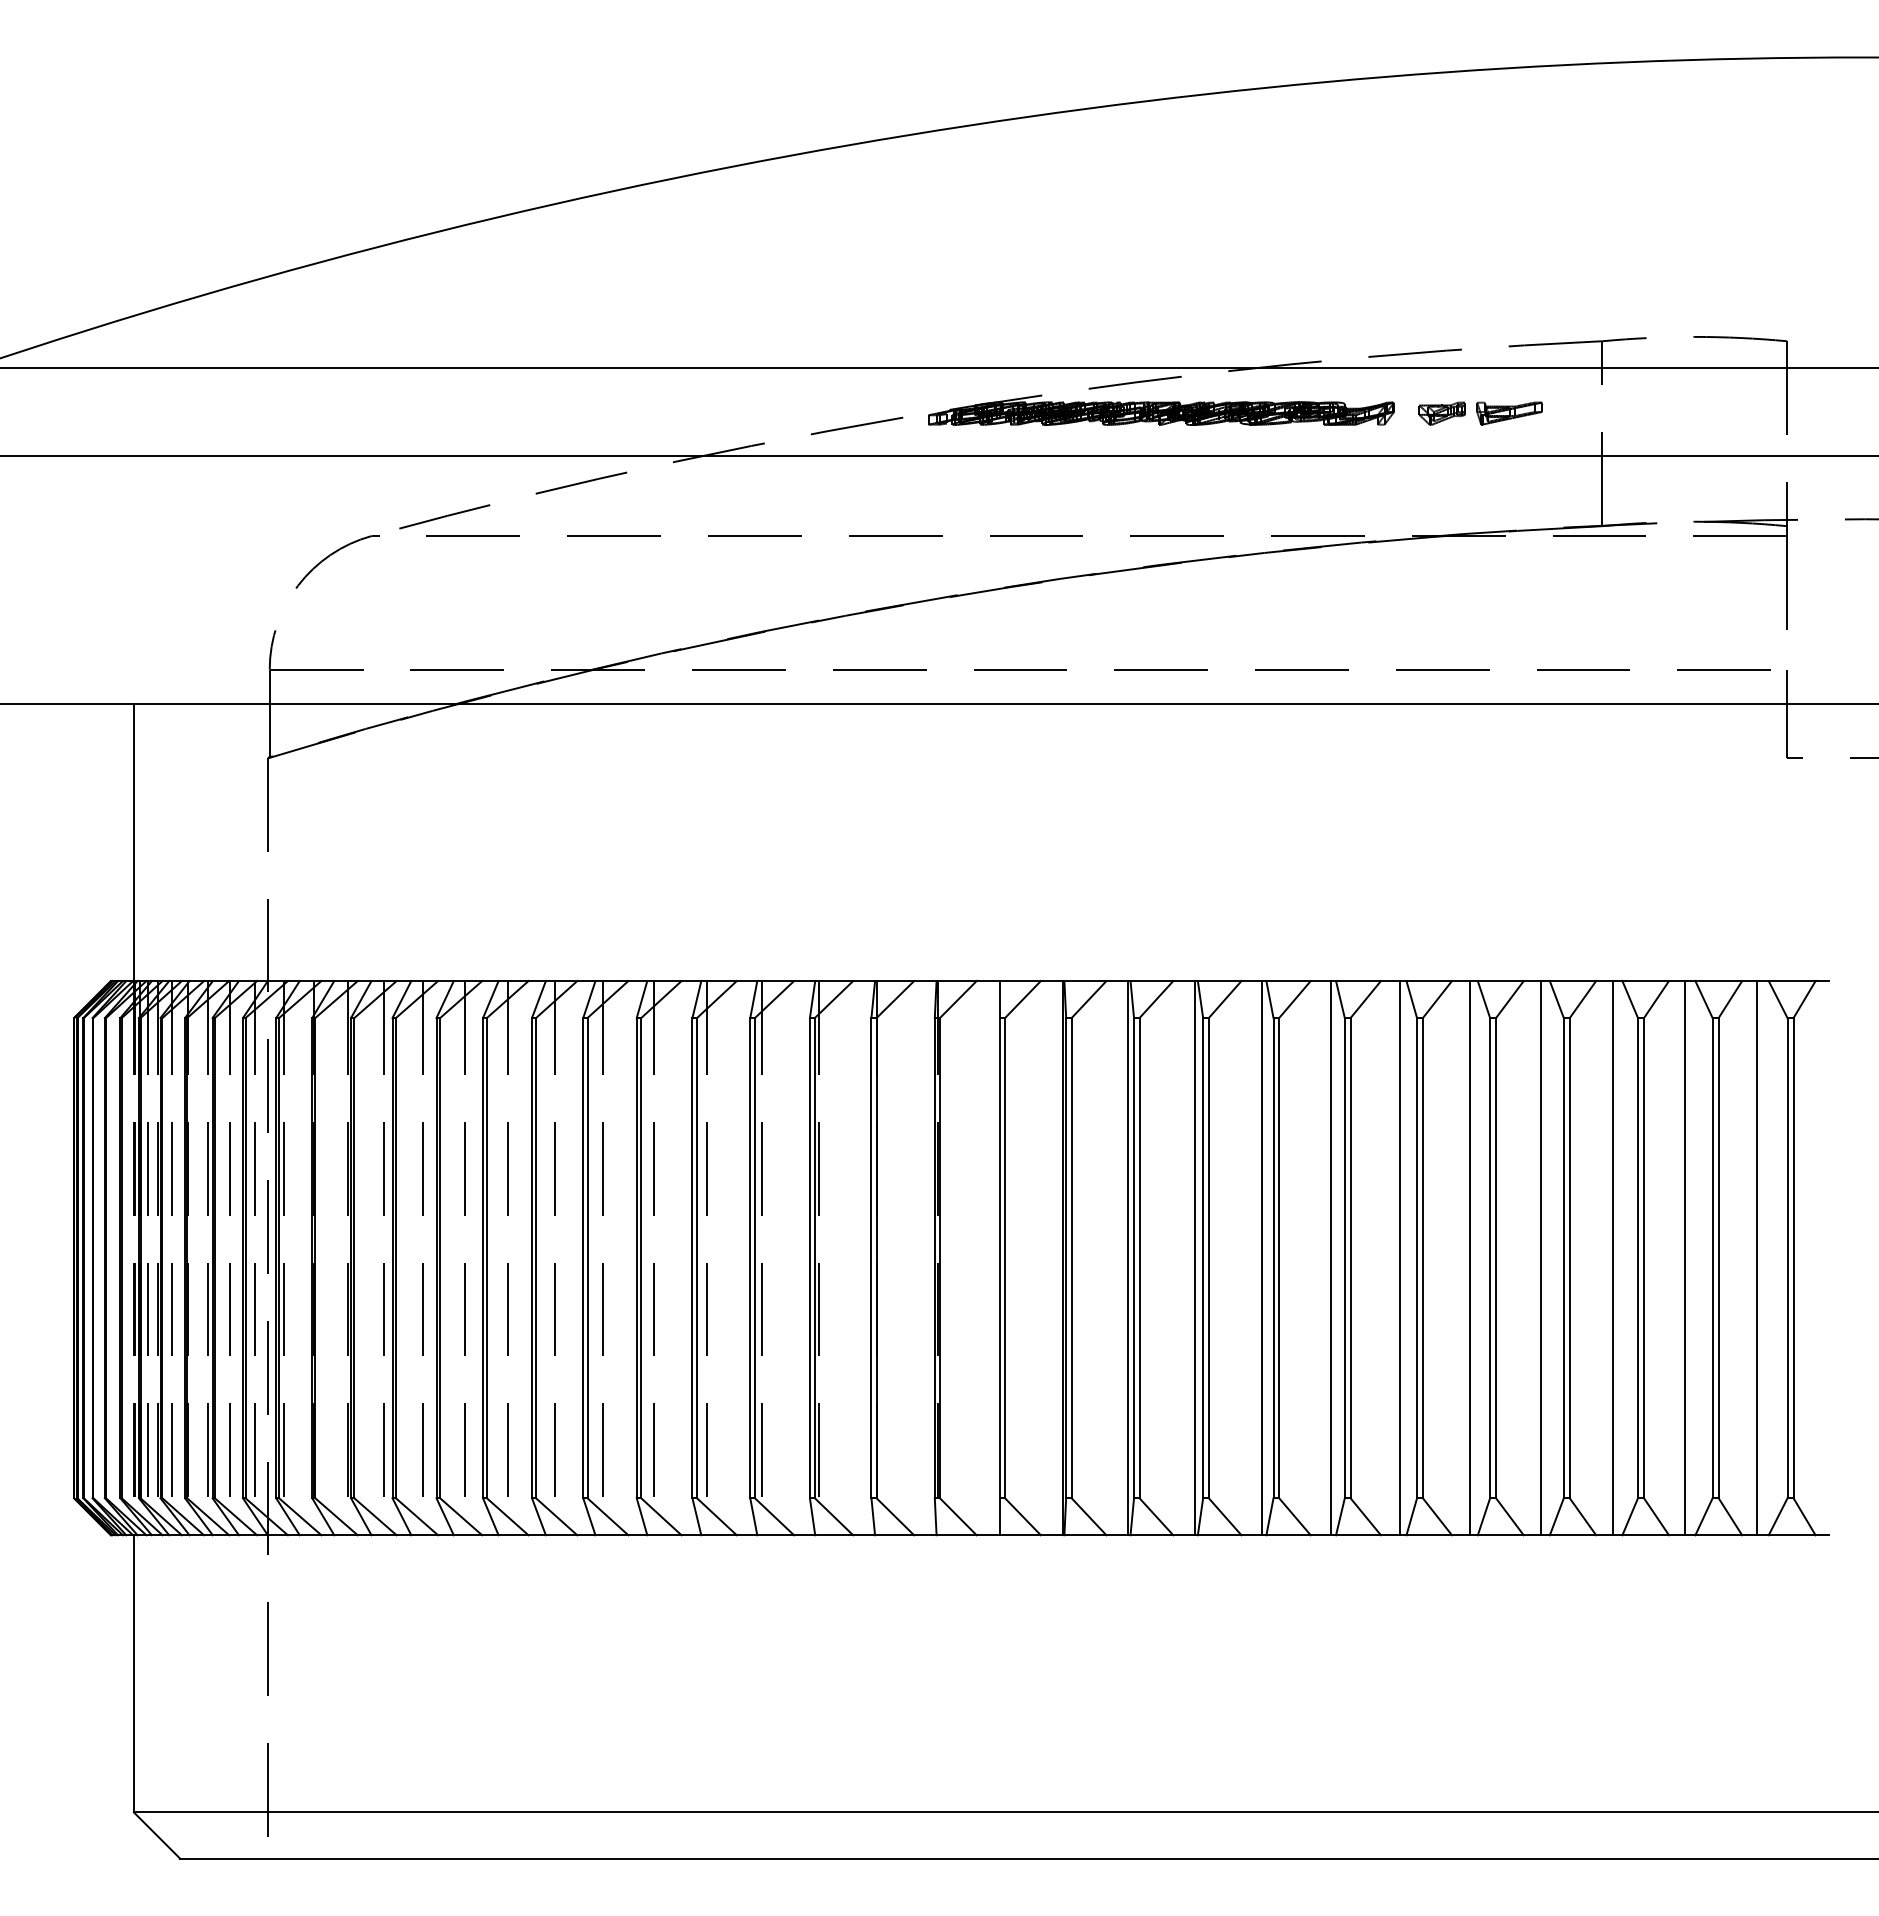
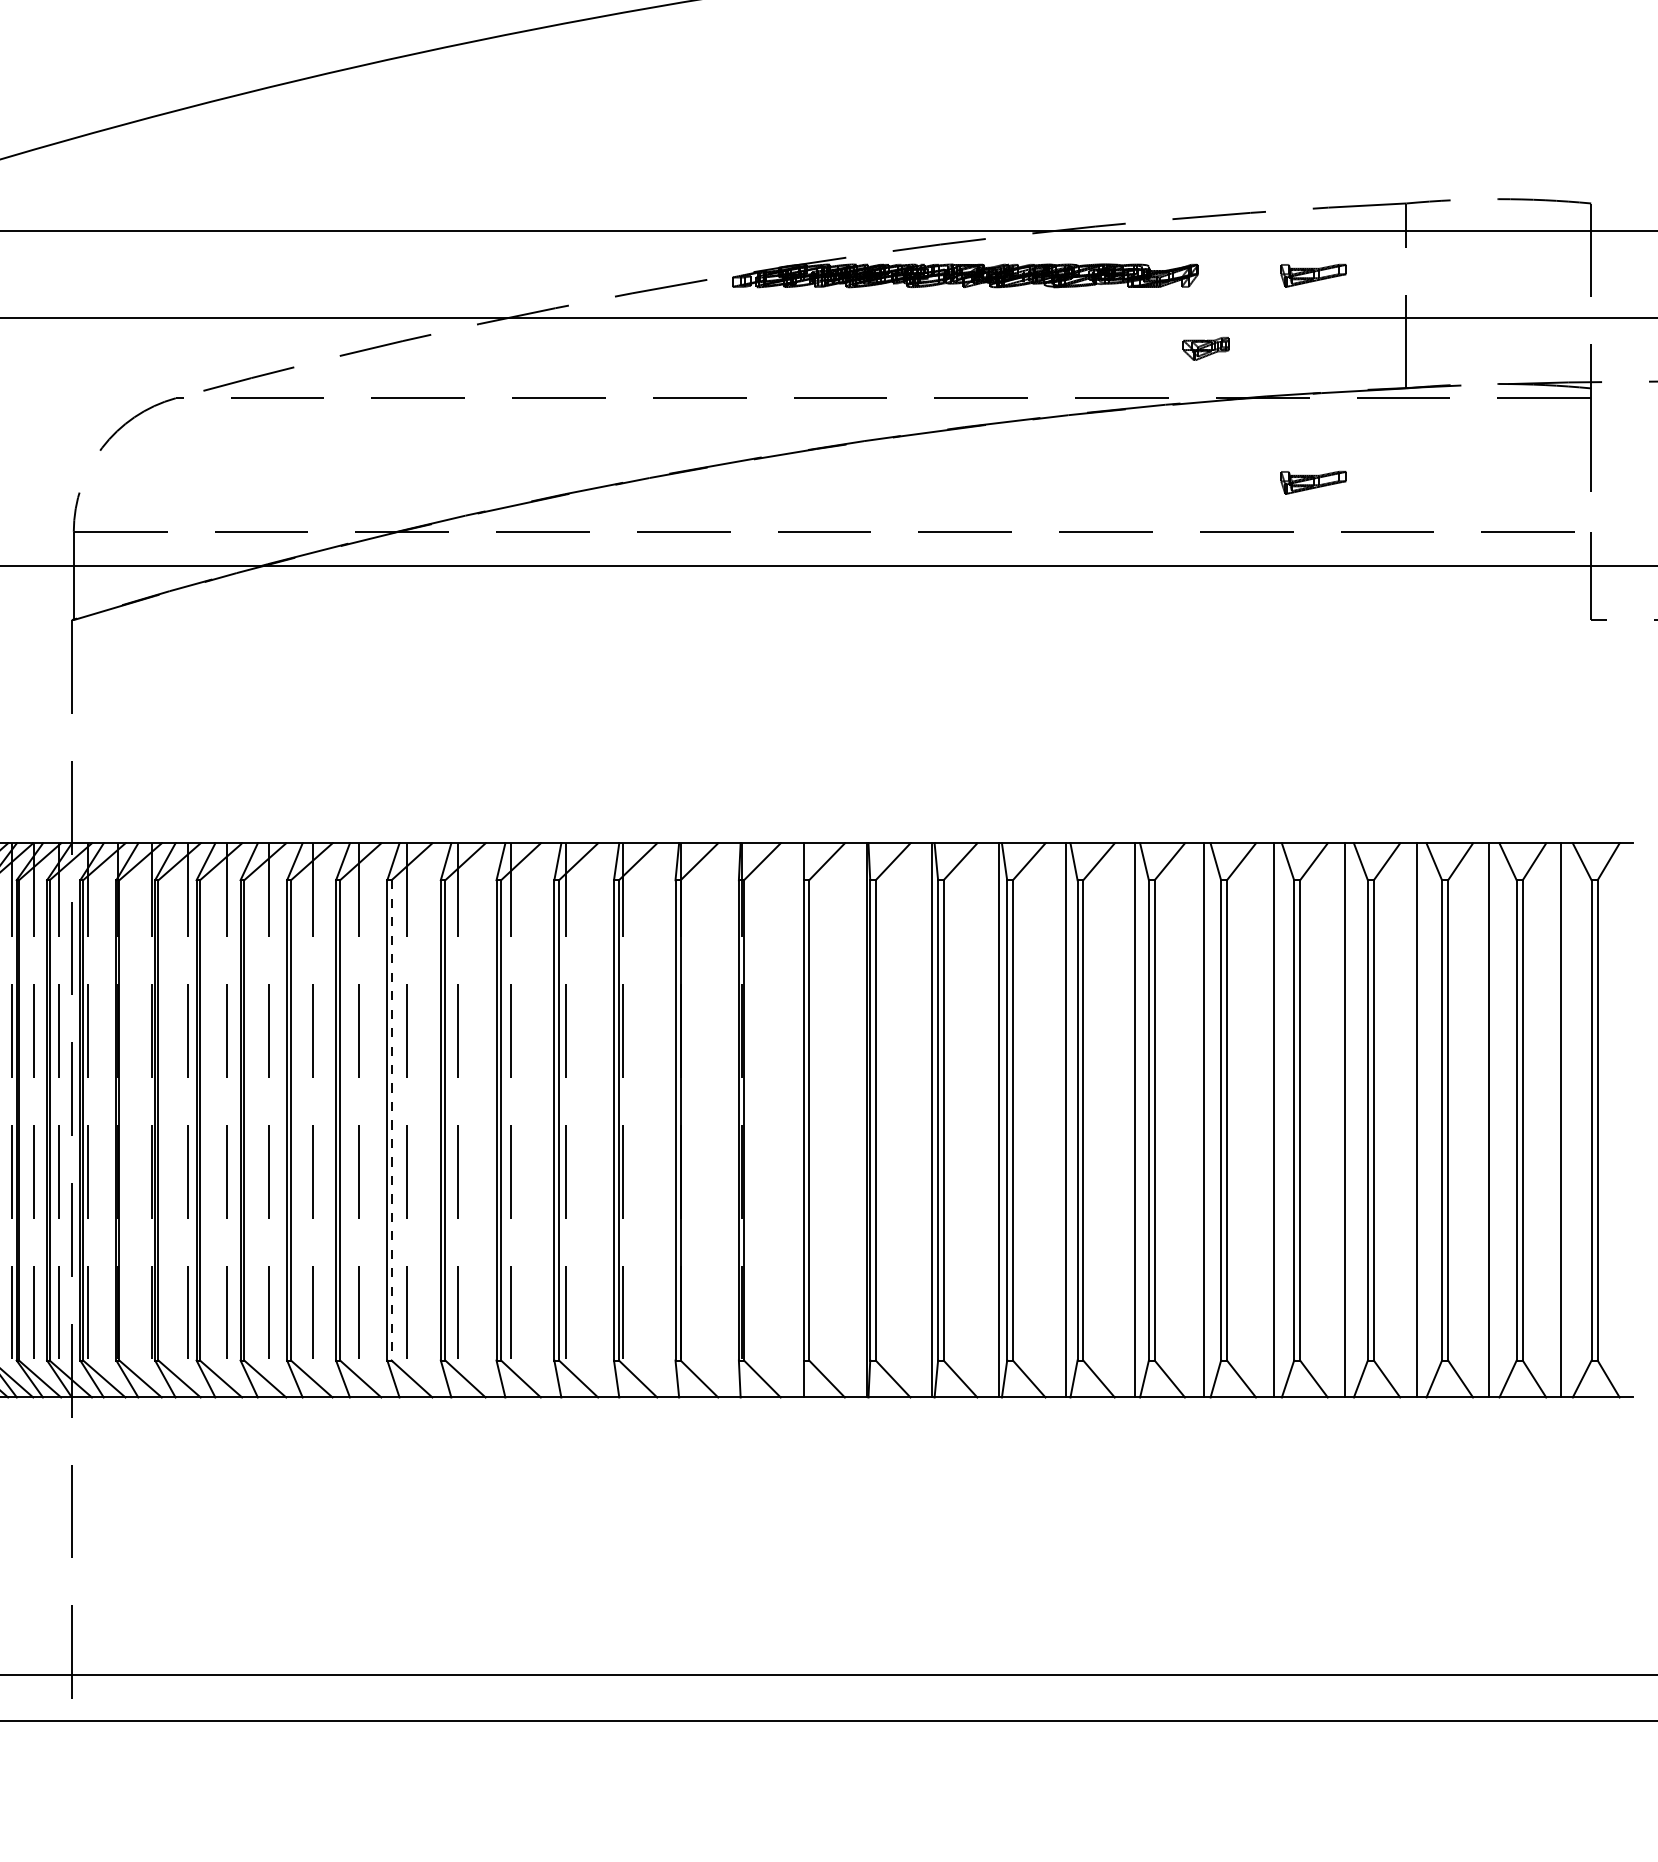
part: (1441, 413) -> (1205, 348), moved
part: (1509, 620) -> (1313, 482), added
line: (587, 1258) -> (391, 1120), solid -> dashed

